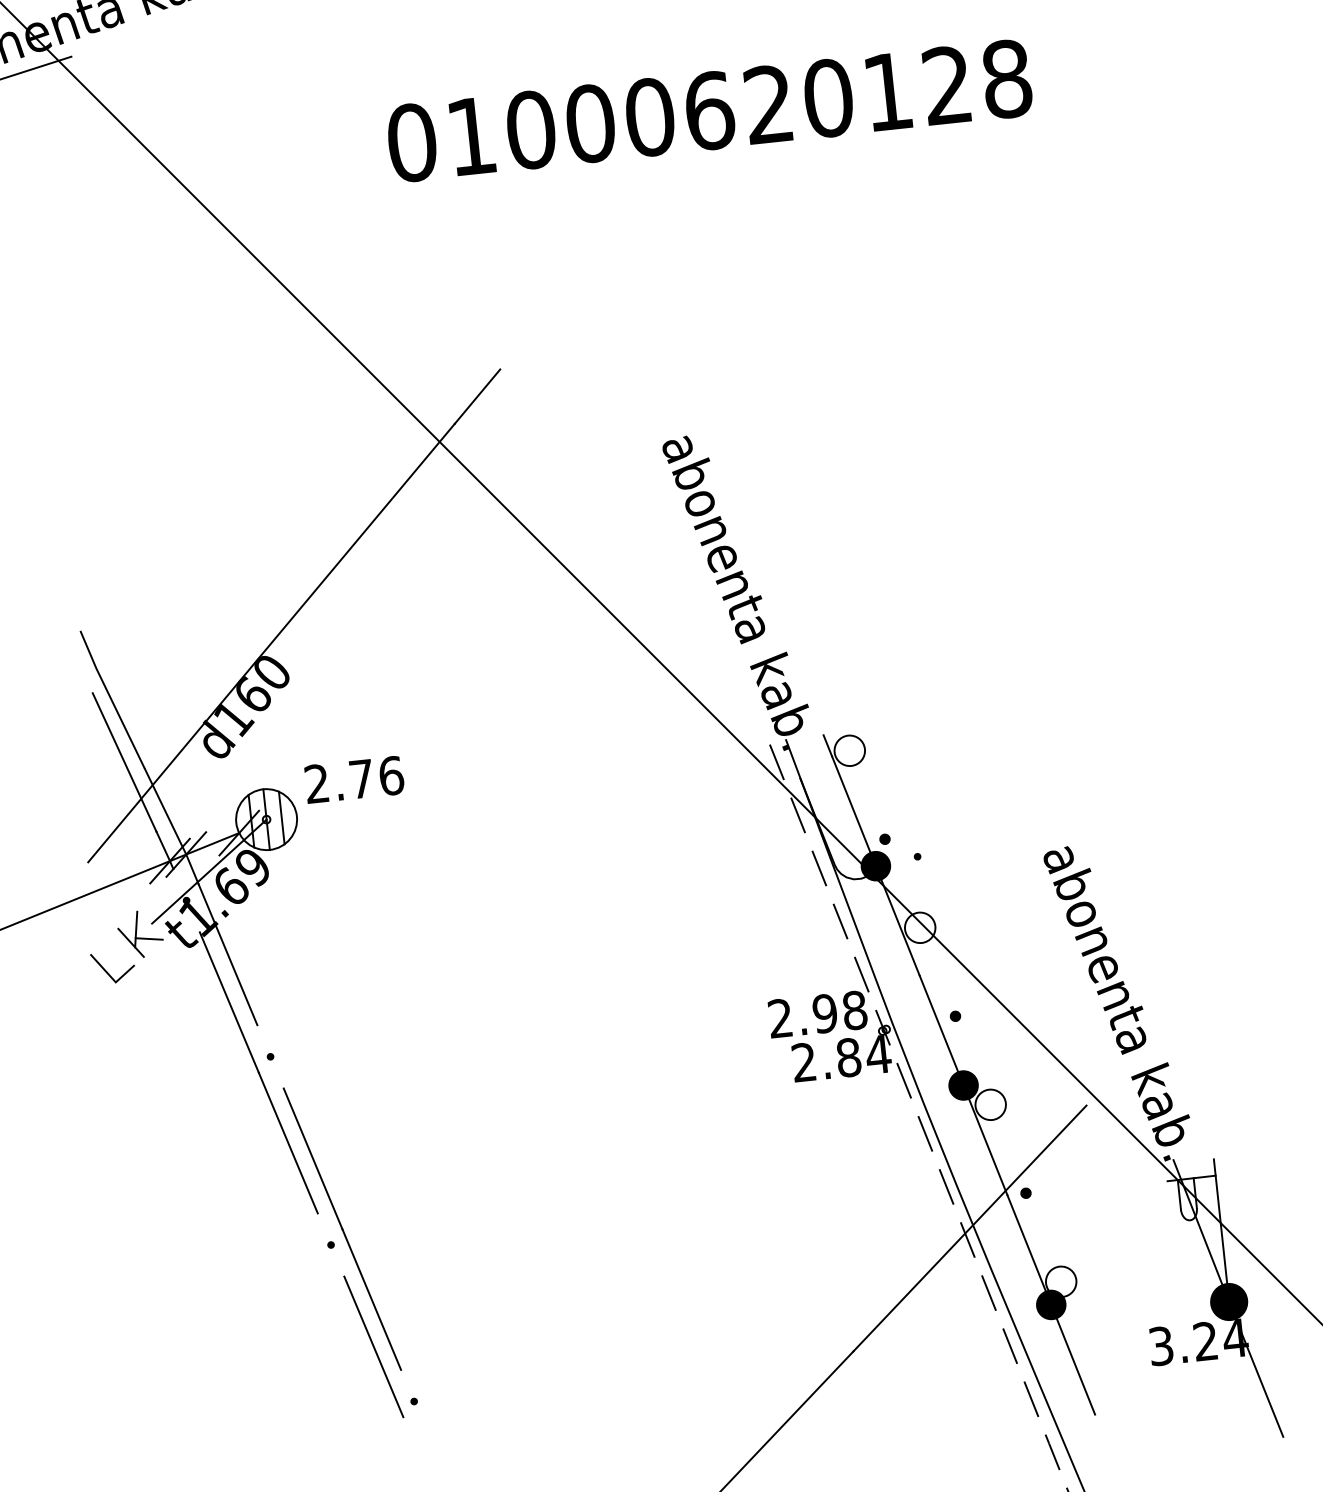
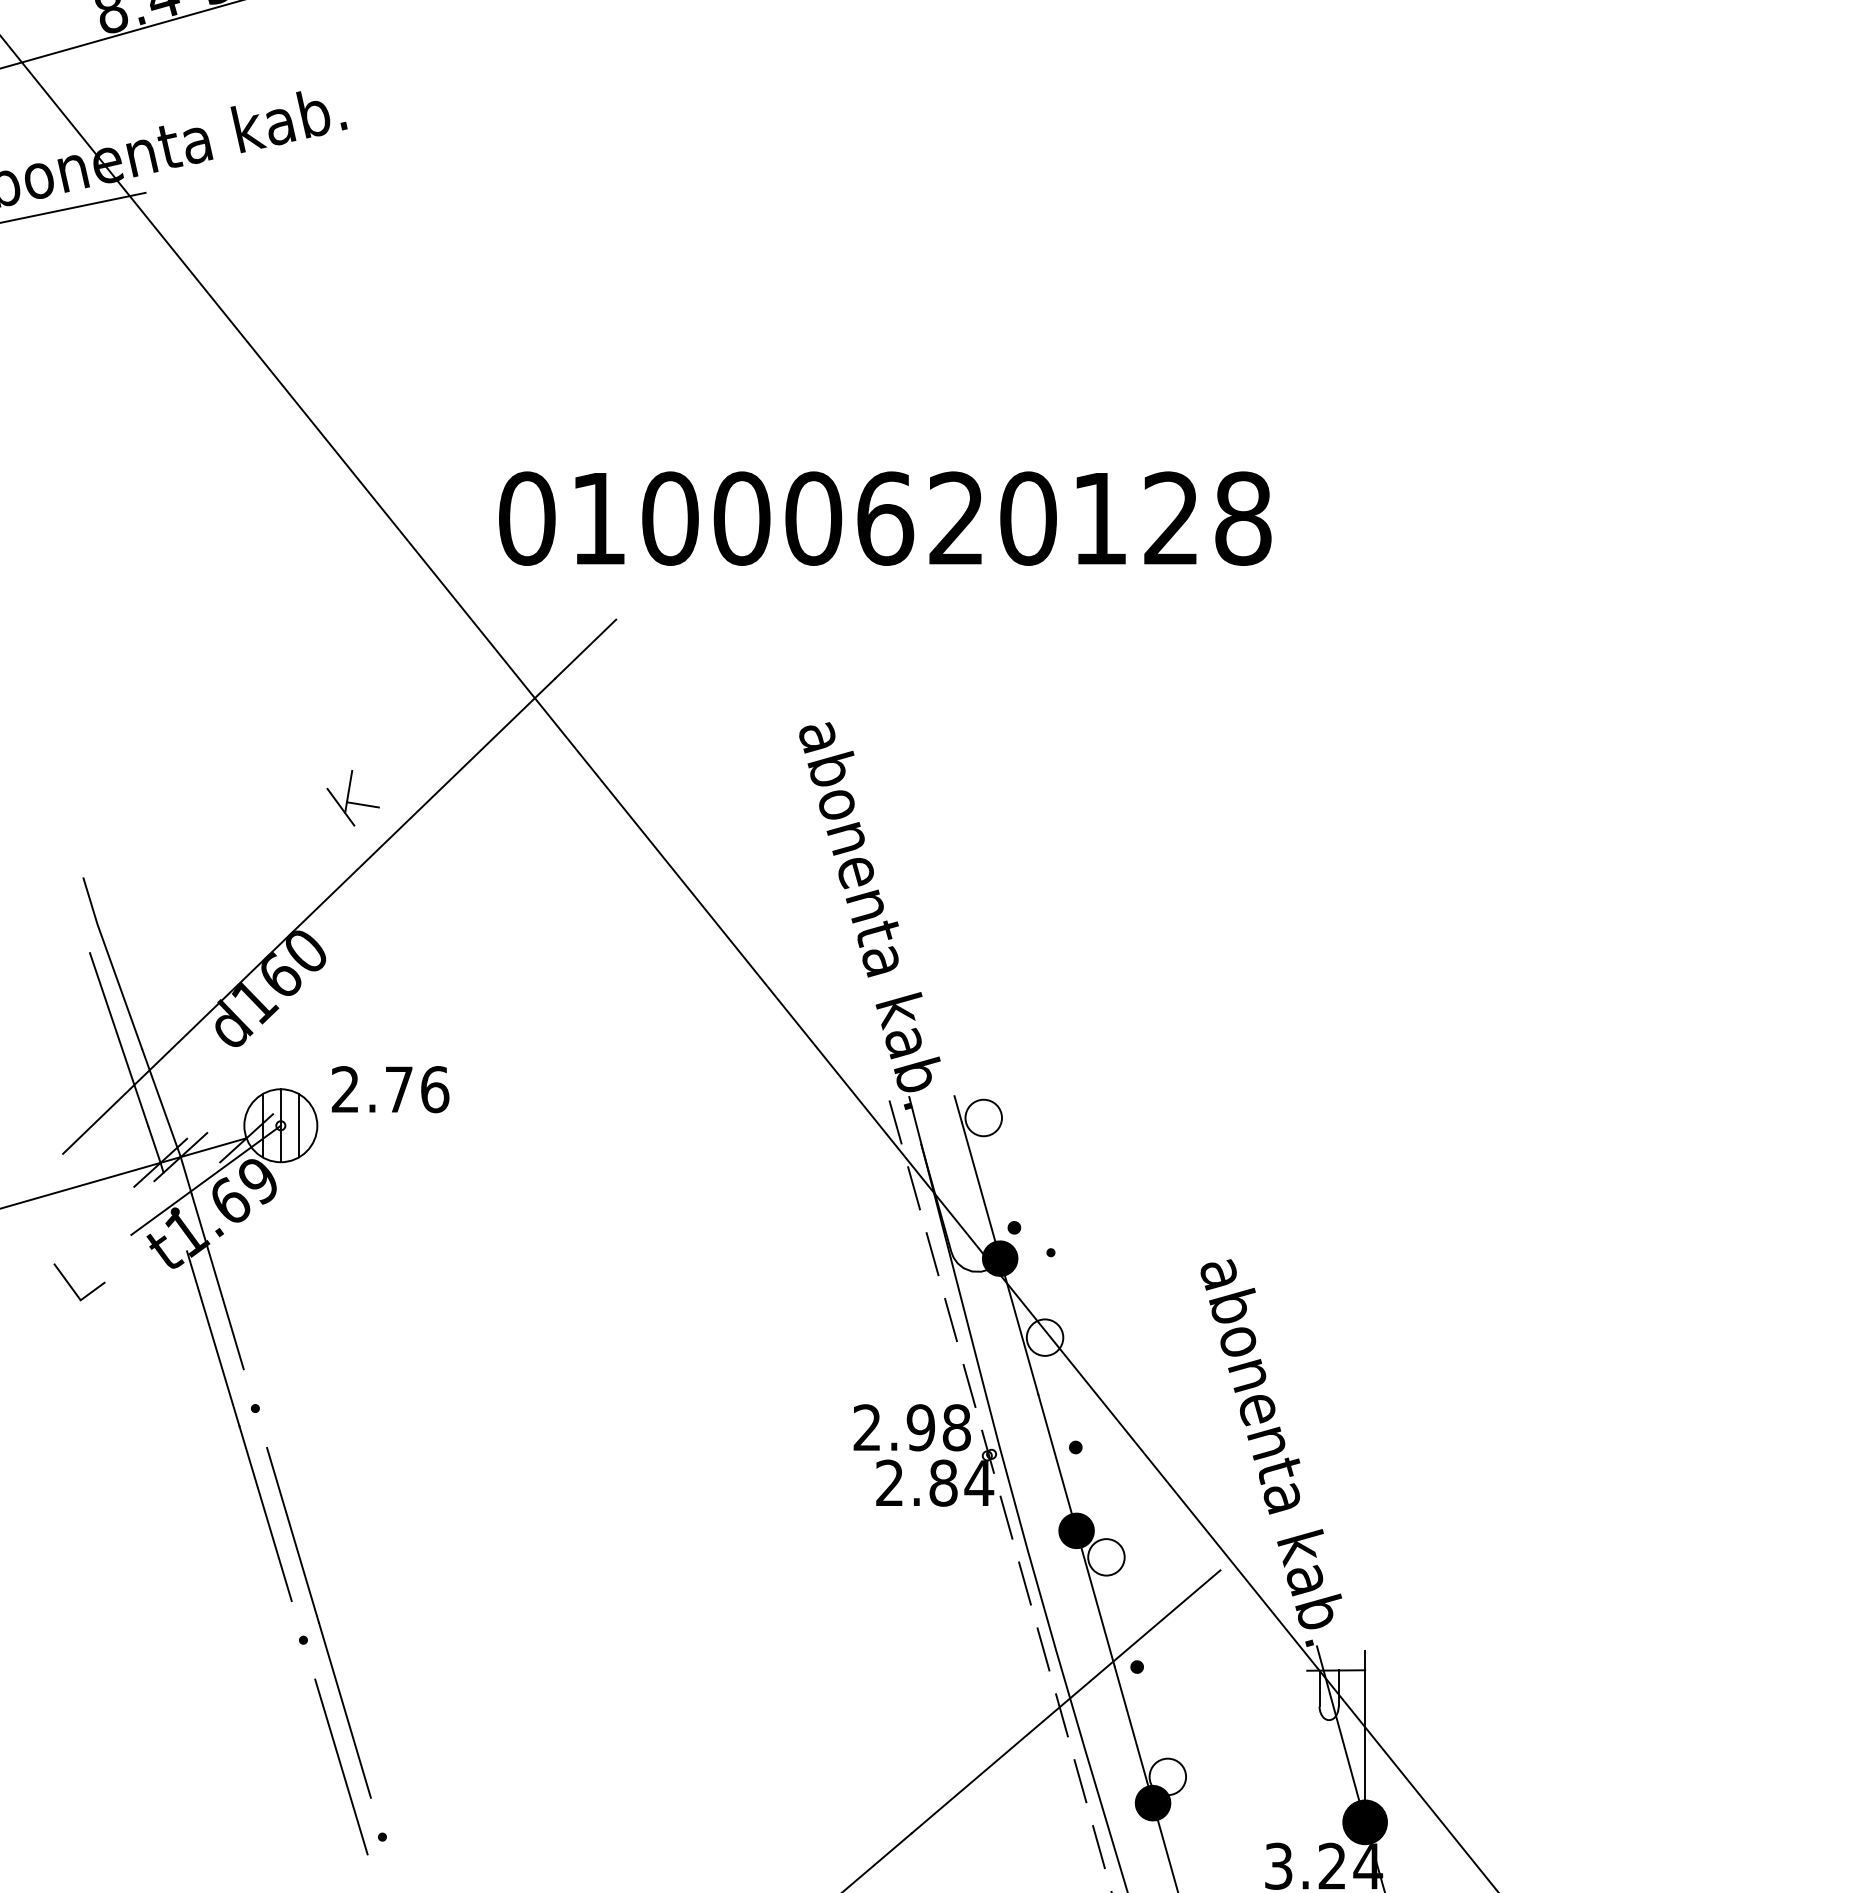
text: (709, 110) -> (885, 518), moved
part: (139, 934) -> (352, 798), moved

